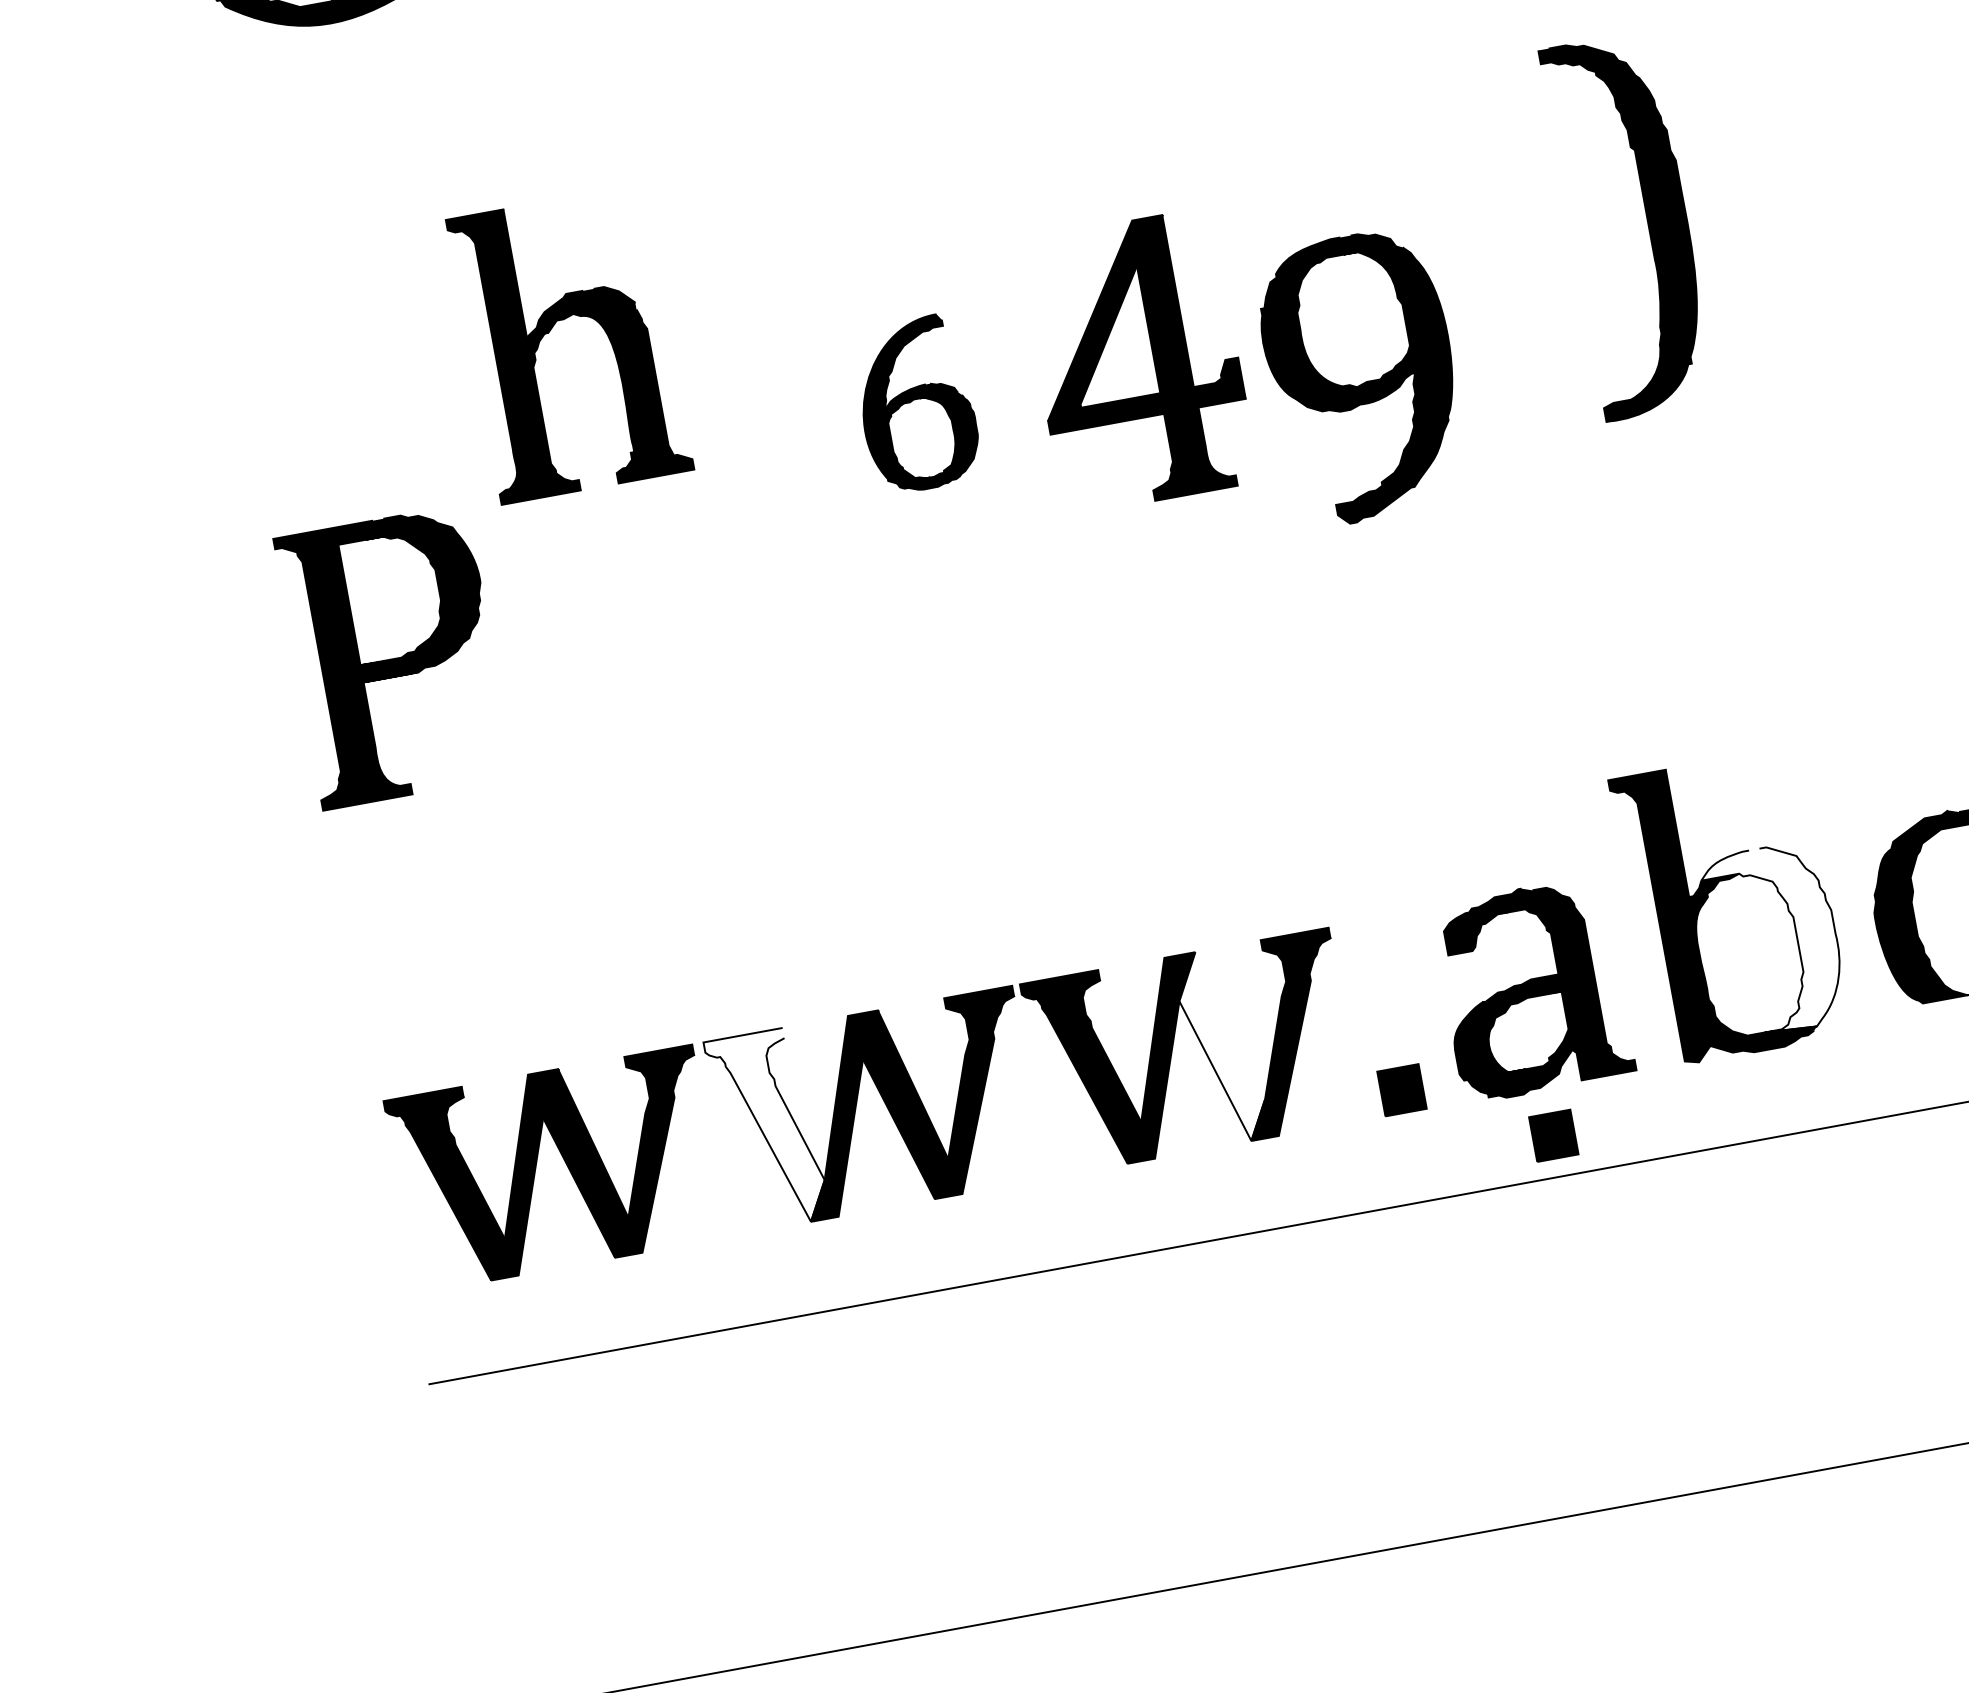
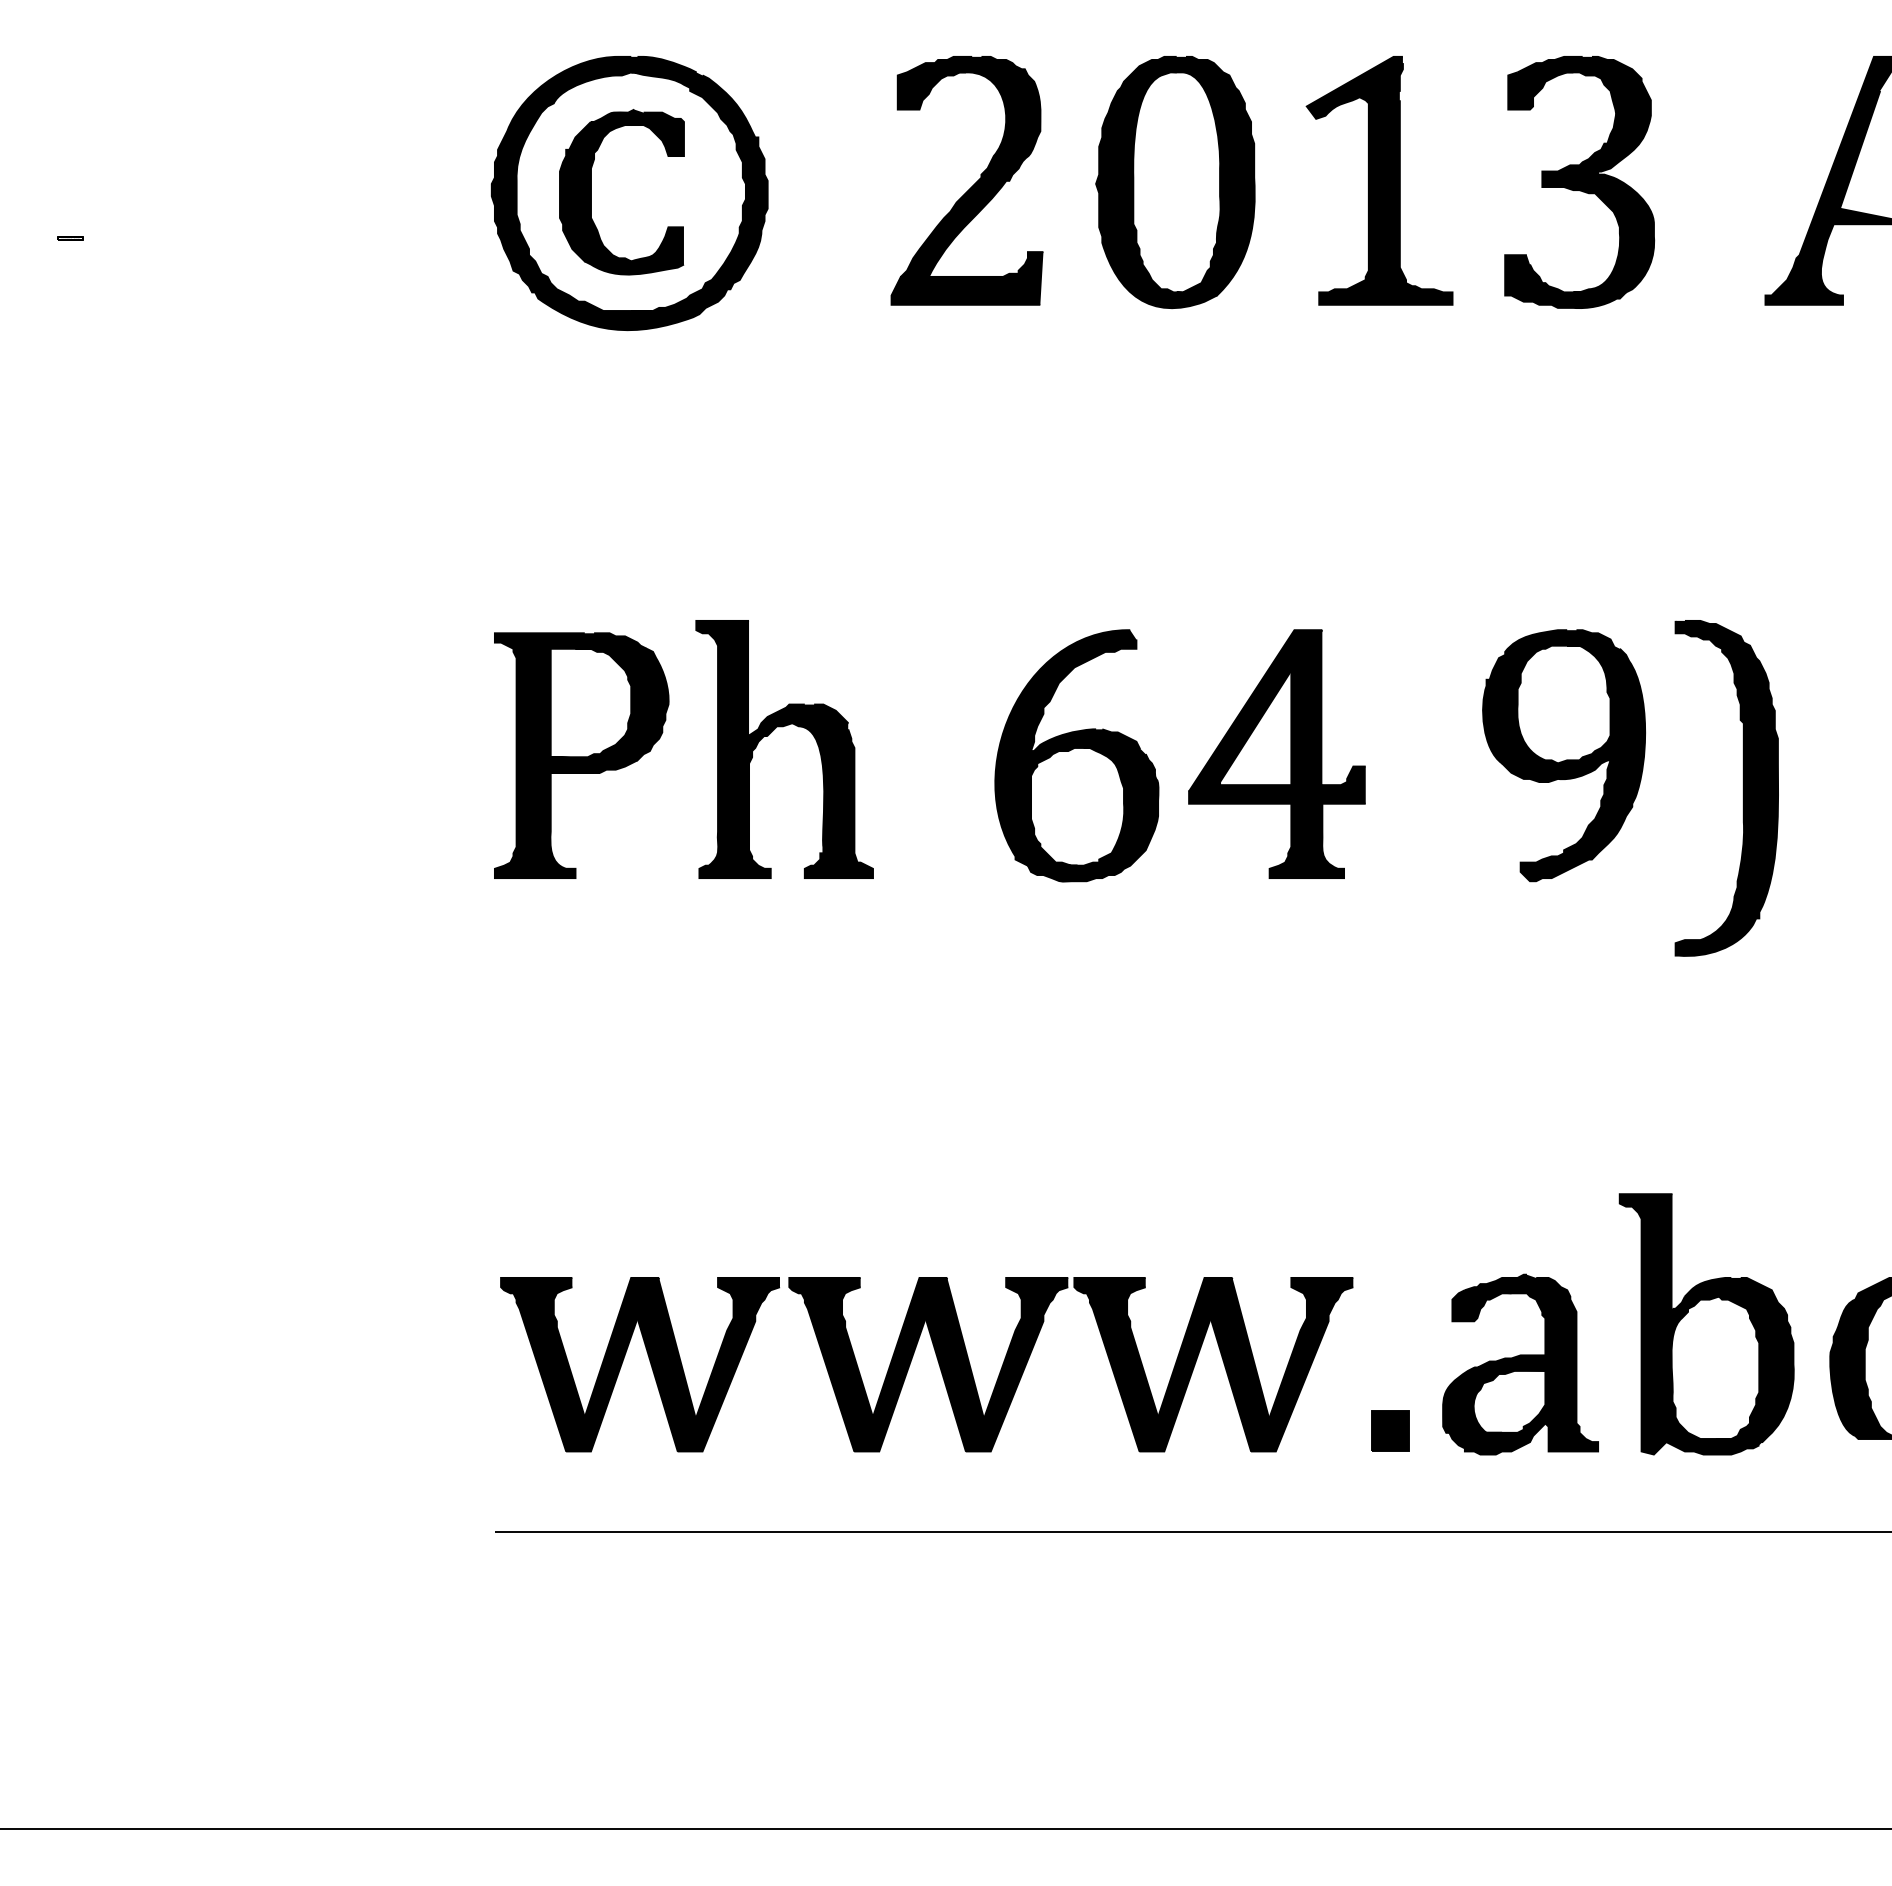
part: (1646, 222) -> (1742, 788), moved
part: (551, 331) -> (770, 734), moved
part: (1361, 377) -> (1563, 755), moved
part: (915, 404) -> (1076, 755), size x1.67
part: (394, 656) -> (581, 755), moved
fill: (1773, 939) -> (1738, 1359), added
fill: (1220, 1046) -> (1239, 1364), added
fill: (766, 1130) -> (830, 1364), added
part: (1553, 1134) -> (1515, 1494), removed

